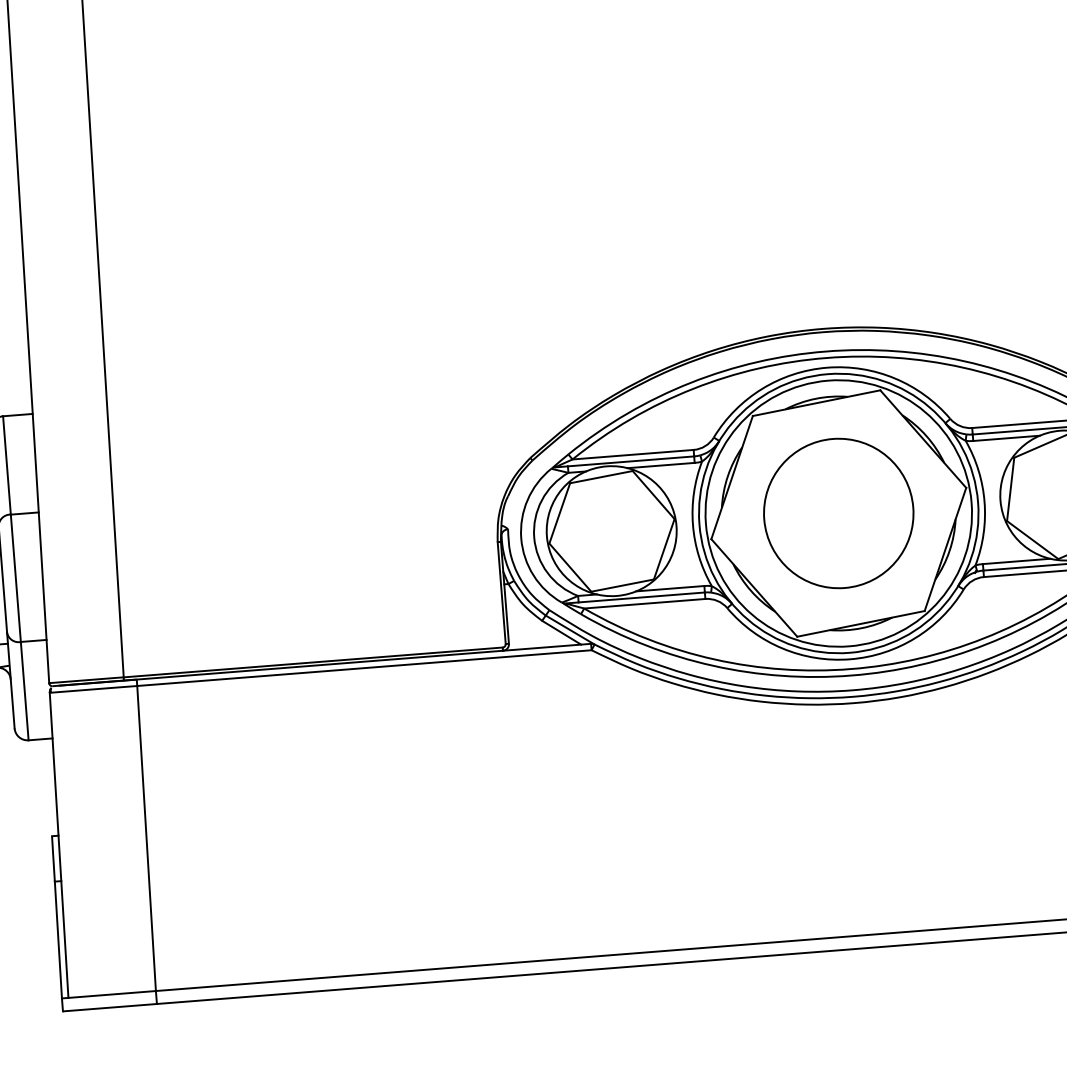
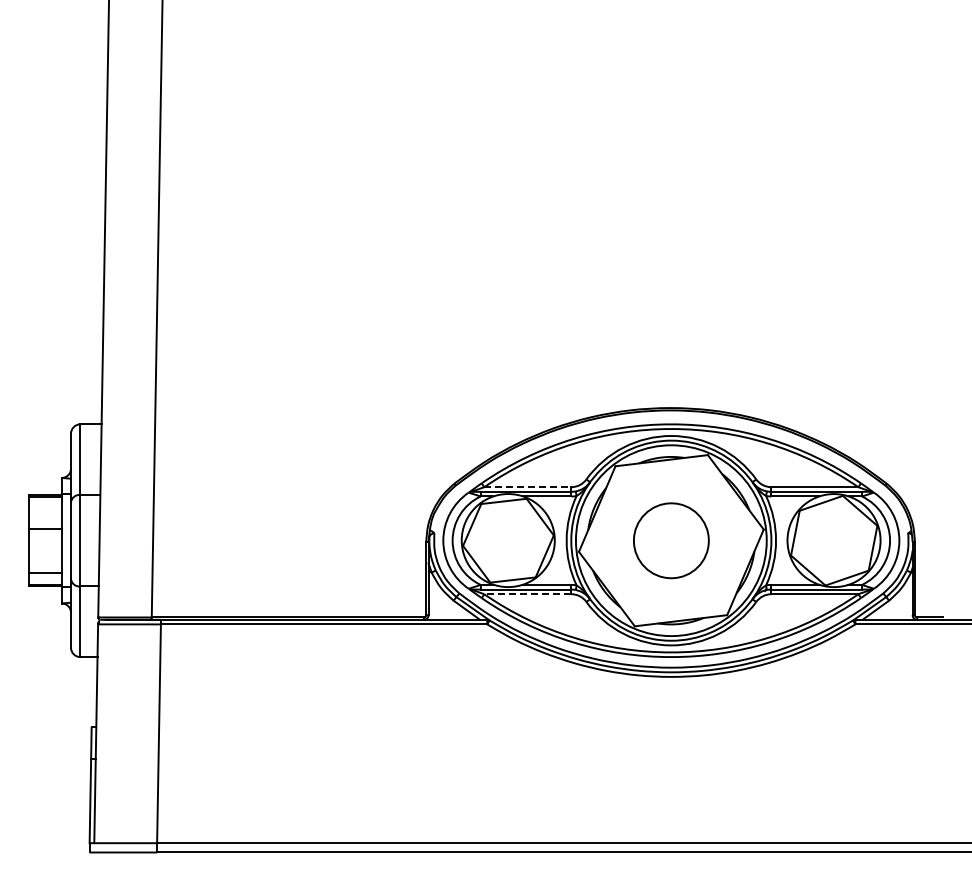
line: (634, 455) -> (528, 487), solid -> dashed
circle: (838, 513) -> (671, 540), size x0.7
line: (644, 604) -> (527, 594), solid -> dashed

